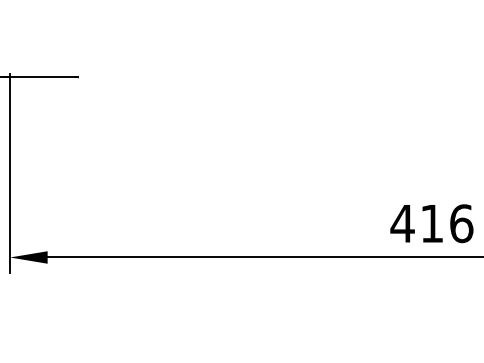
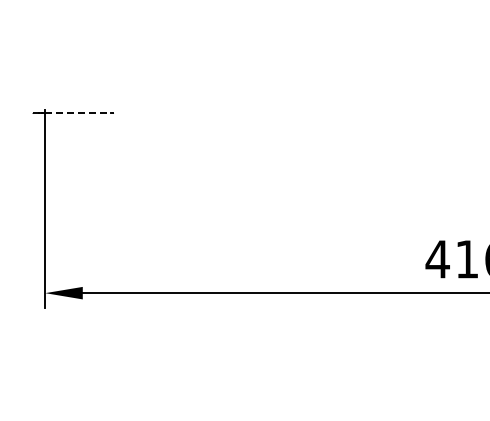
line: (43, 77) -> (78, 113), solid -> dashed

